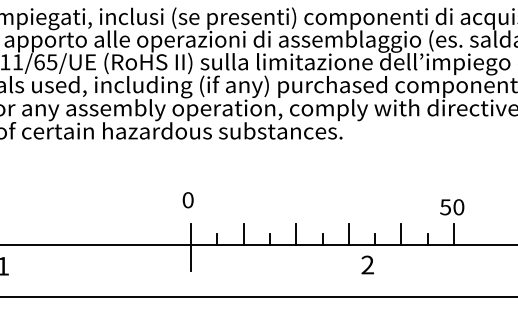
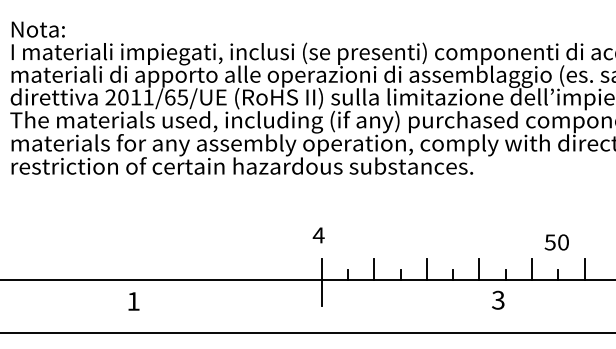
text: (187, 200) -> (318, 235), 0 -> 4
text: (451, 207) -> (556, 242), moved
text: (367, 265) -> (498, 300), 2 -> 3

